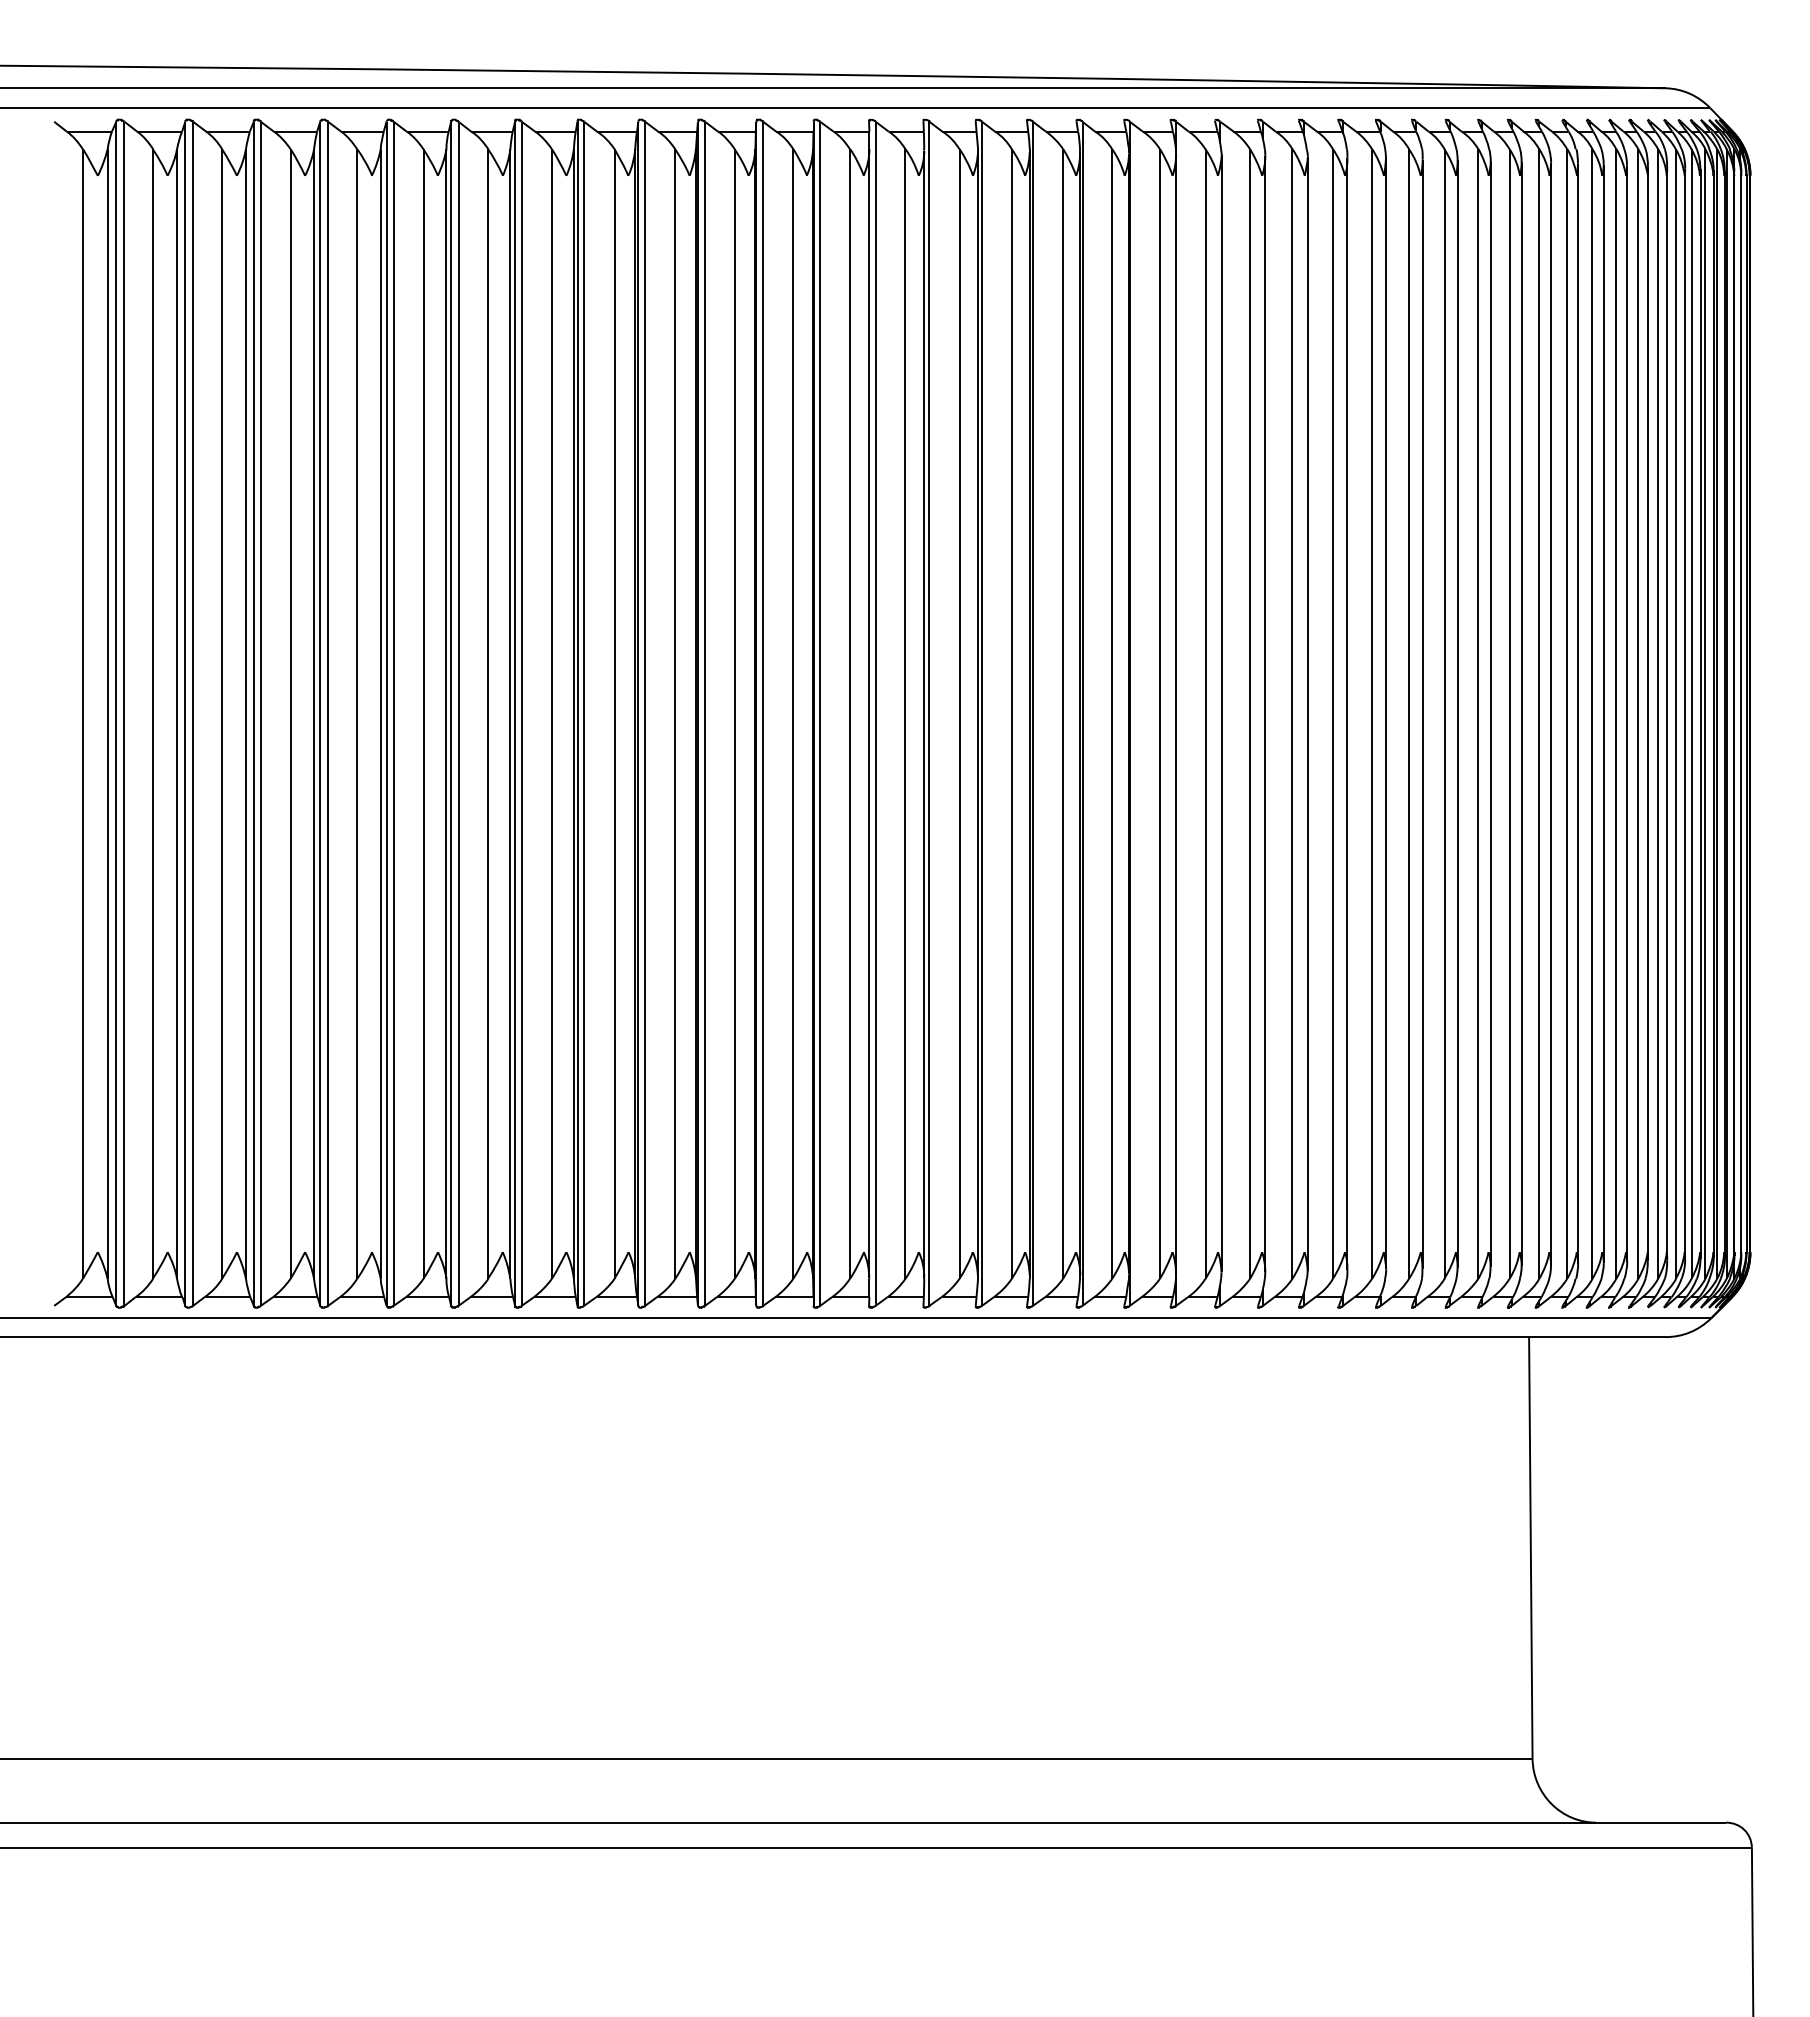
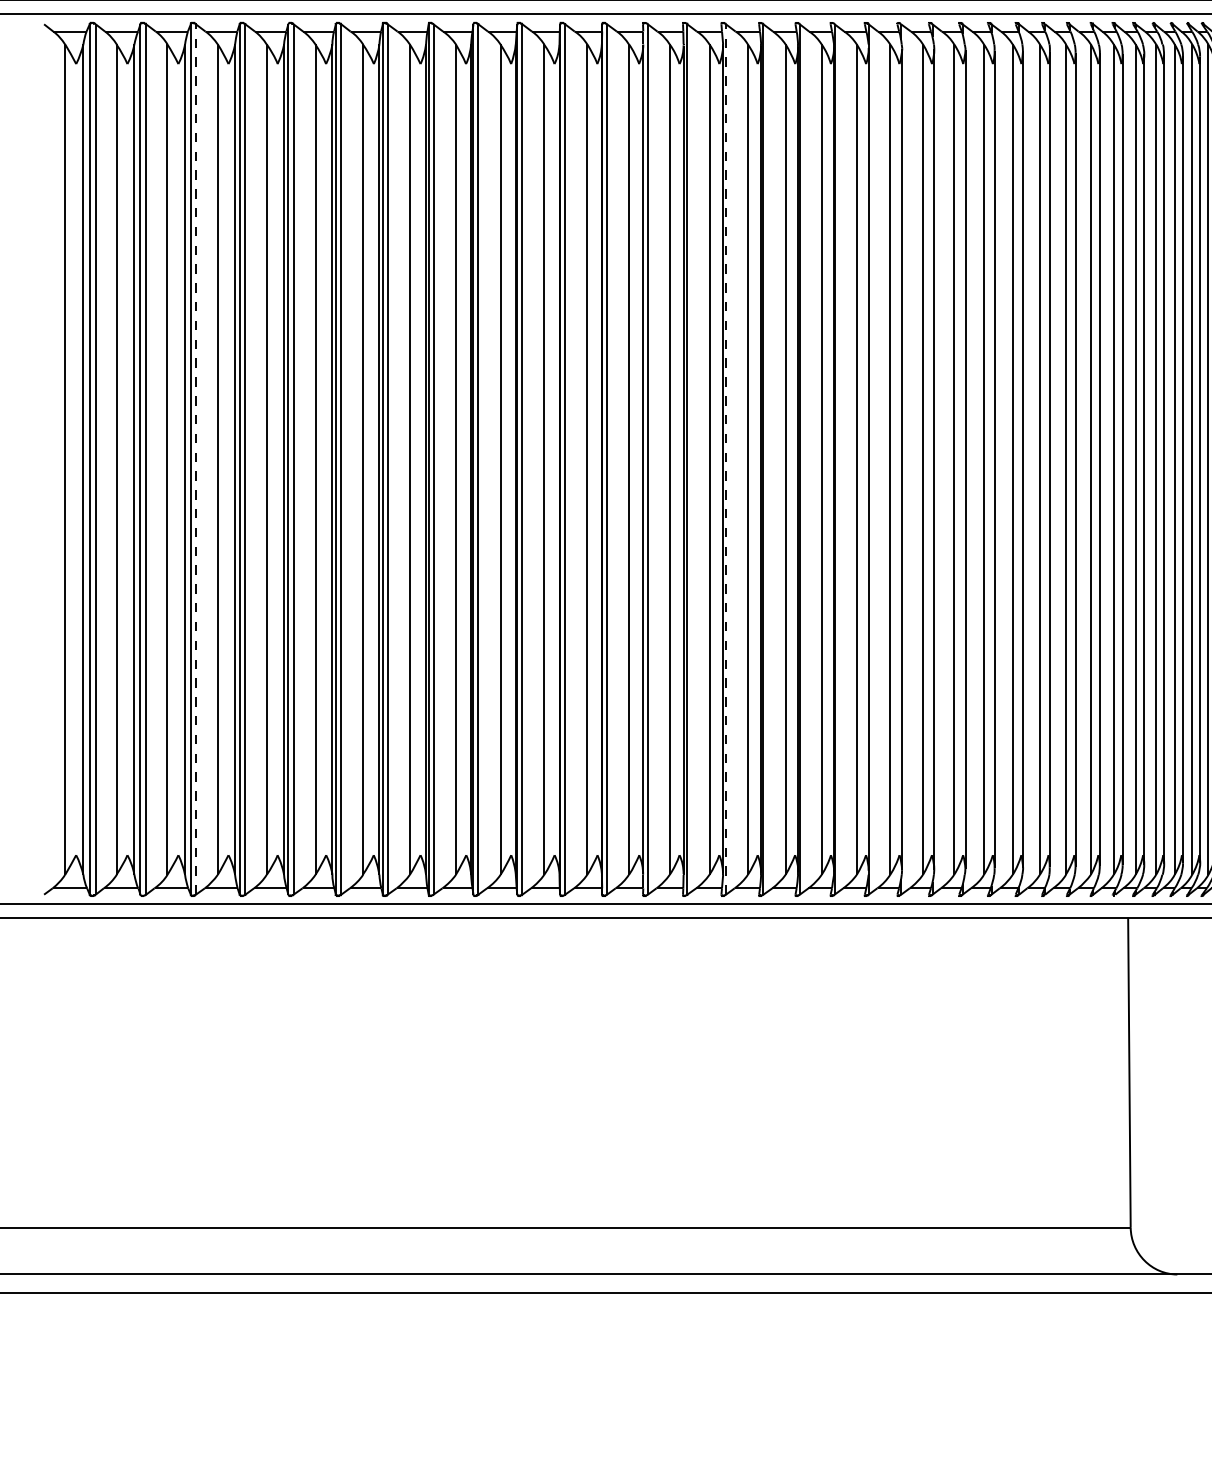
line: (260, 713) -> (195, 459), solid -> dashed
line: (982, 713) -> (726, 459), solid -> dashed

